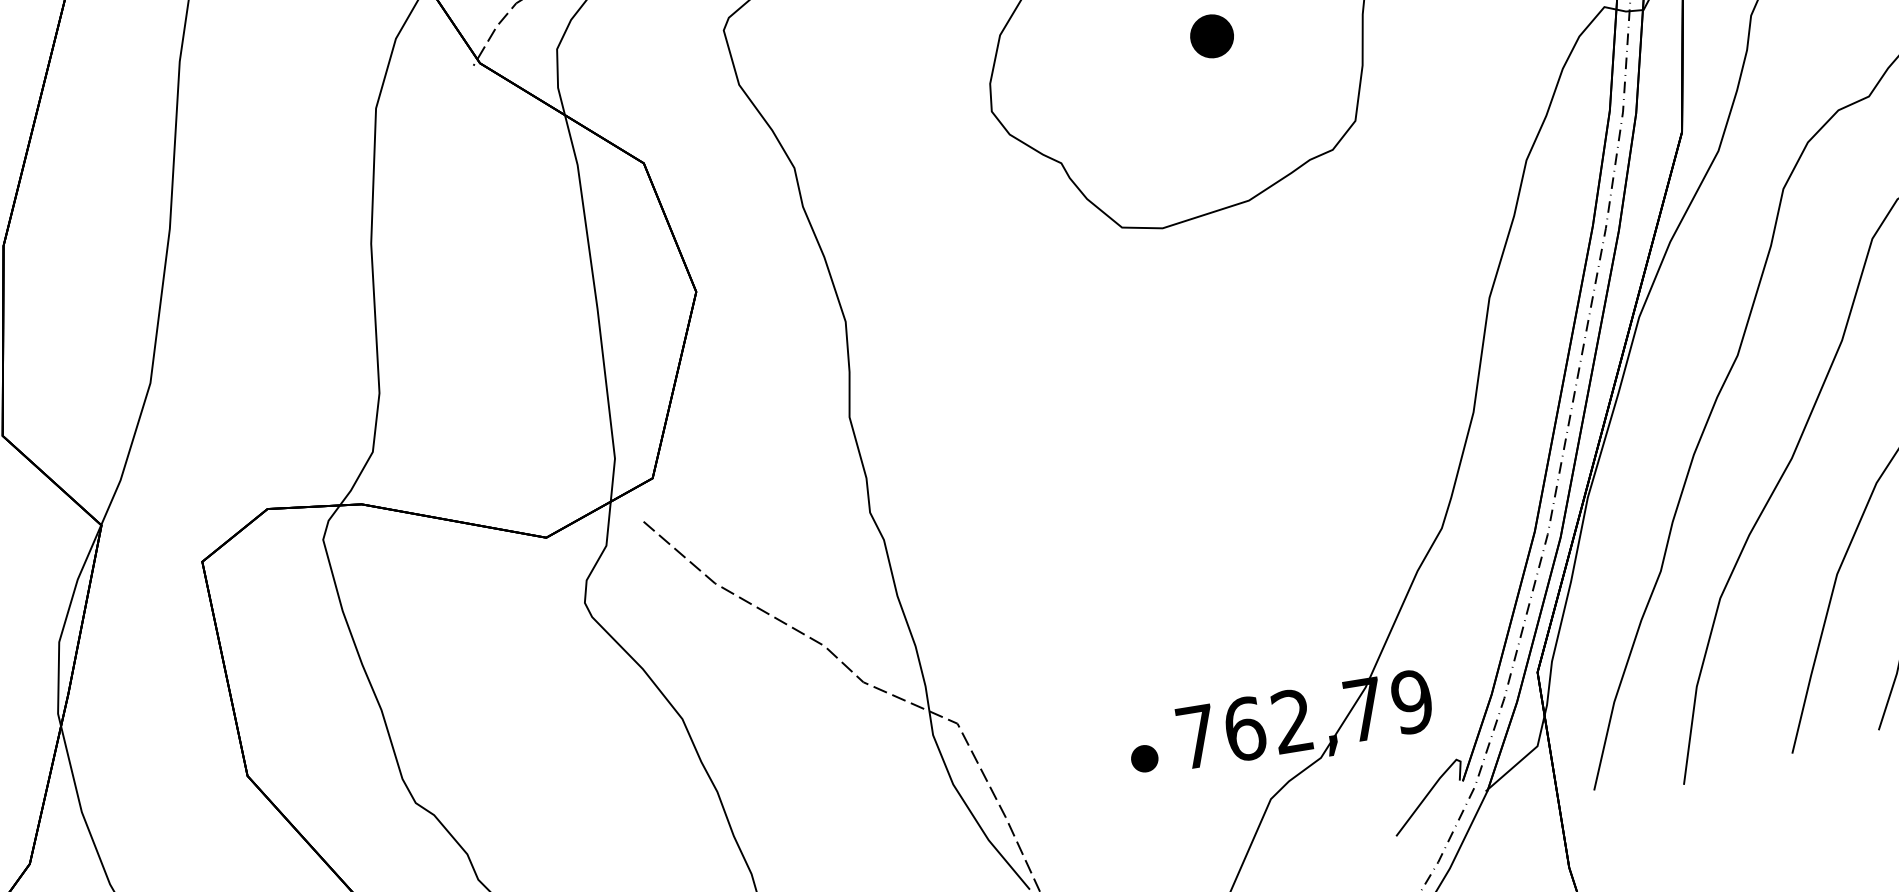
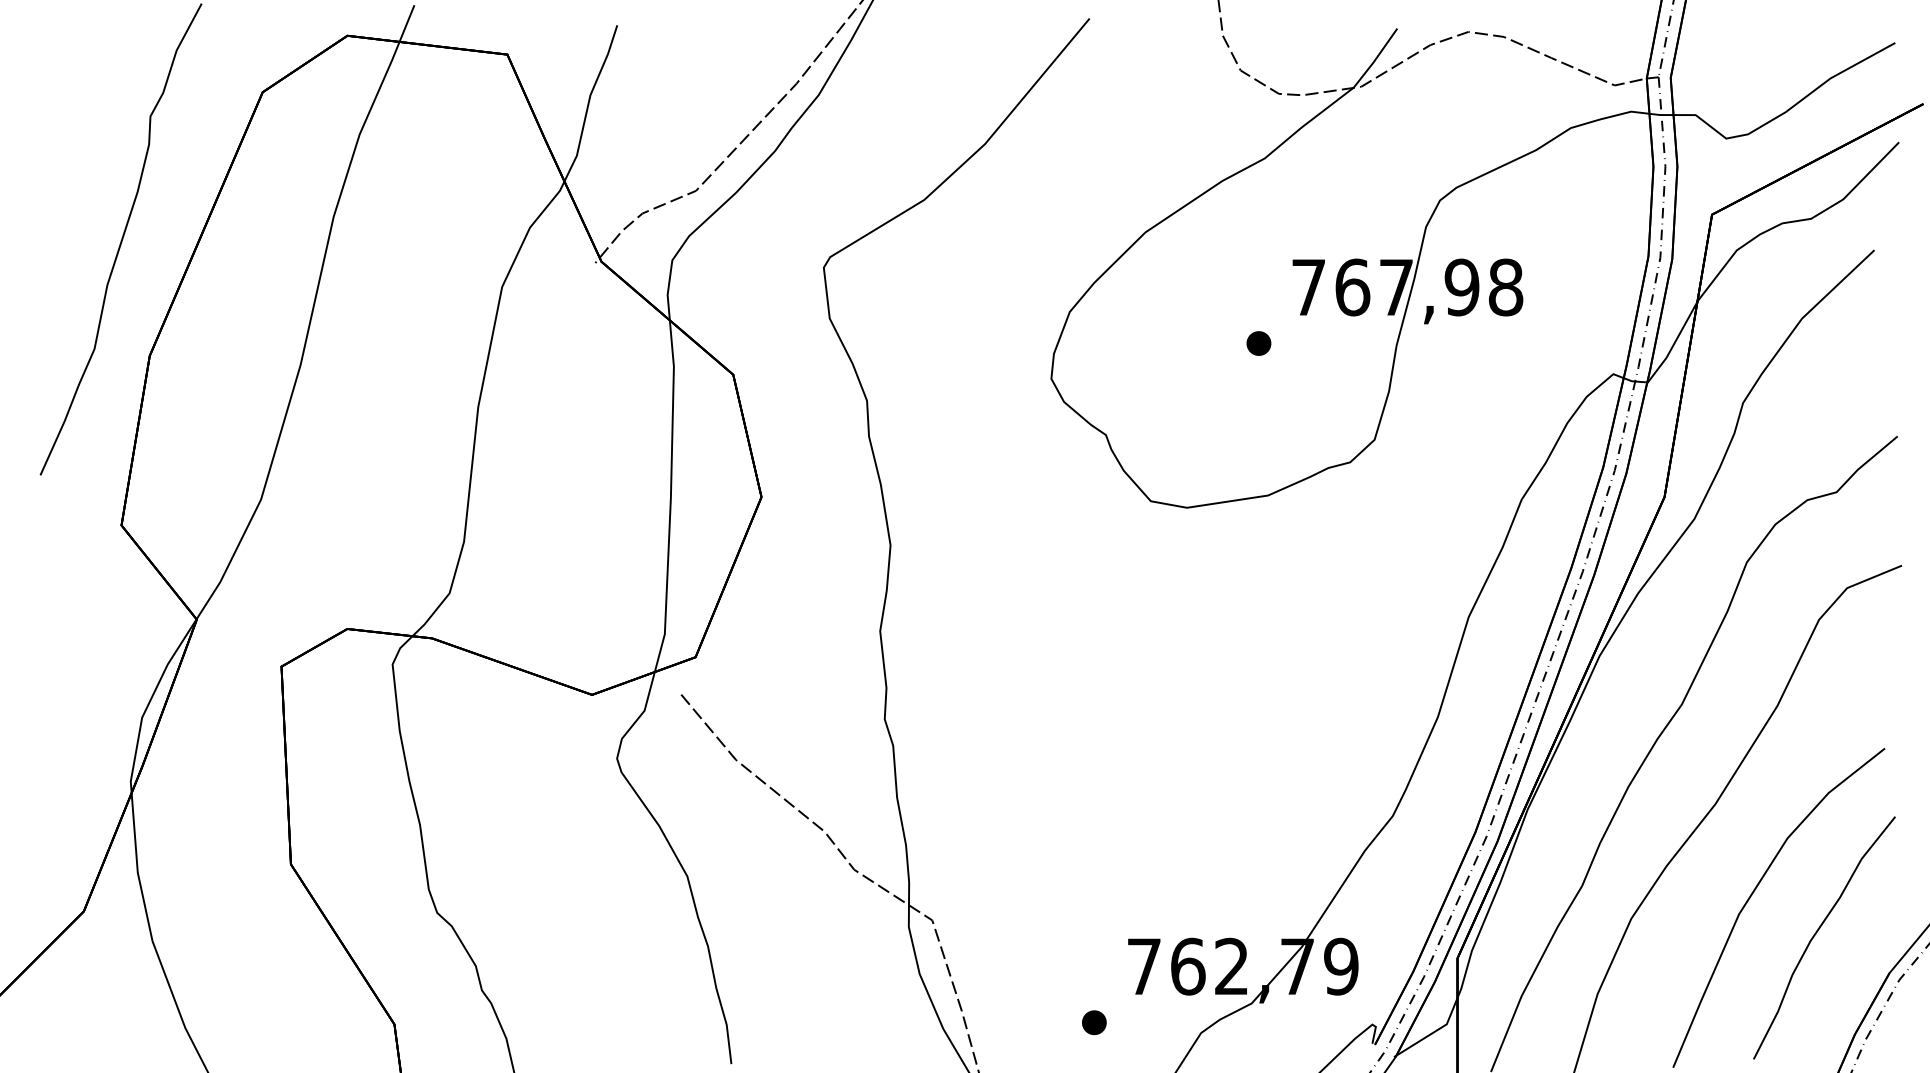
part: (1211, 36) -> (1258, 343), size x0.62
part: (1144, 758) -> (1094, 1022), moved

